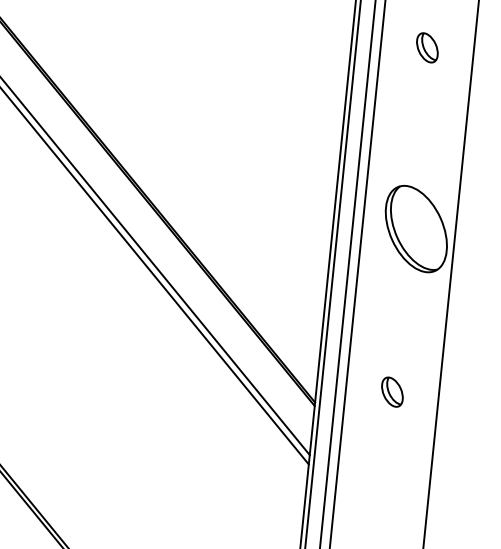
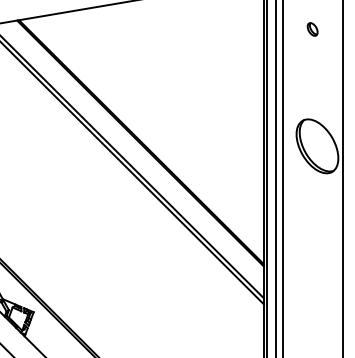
part: (427, 47) -> (312, 29), size x0.7
part: (392, 392) -> (312, 252), removed

